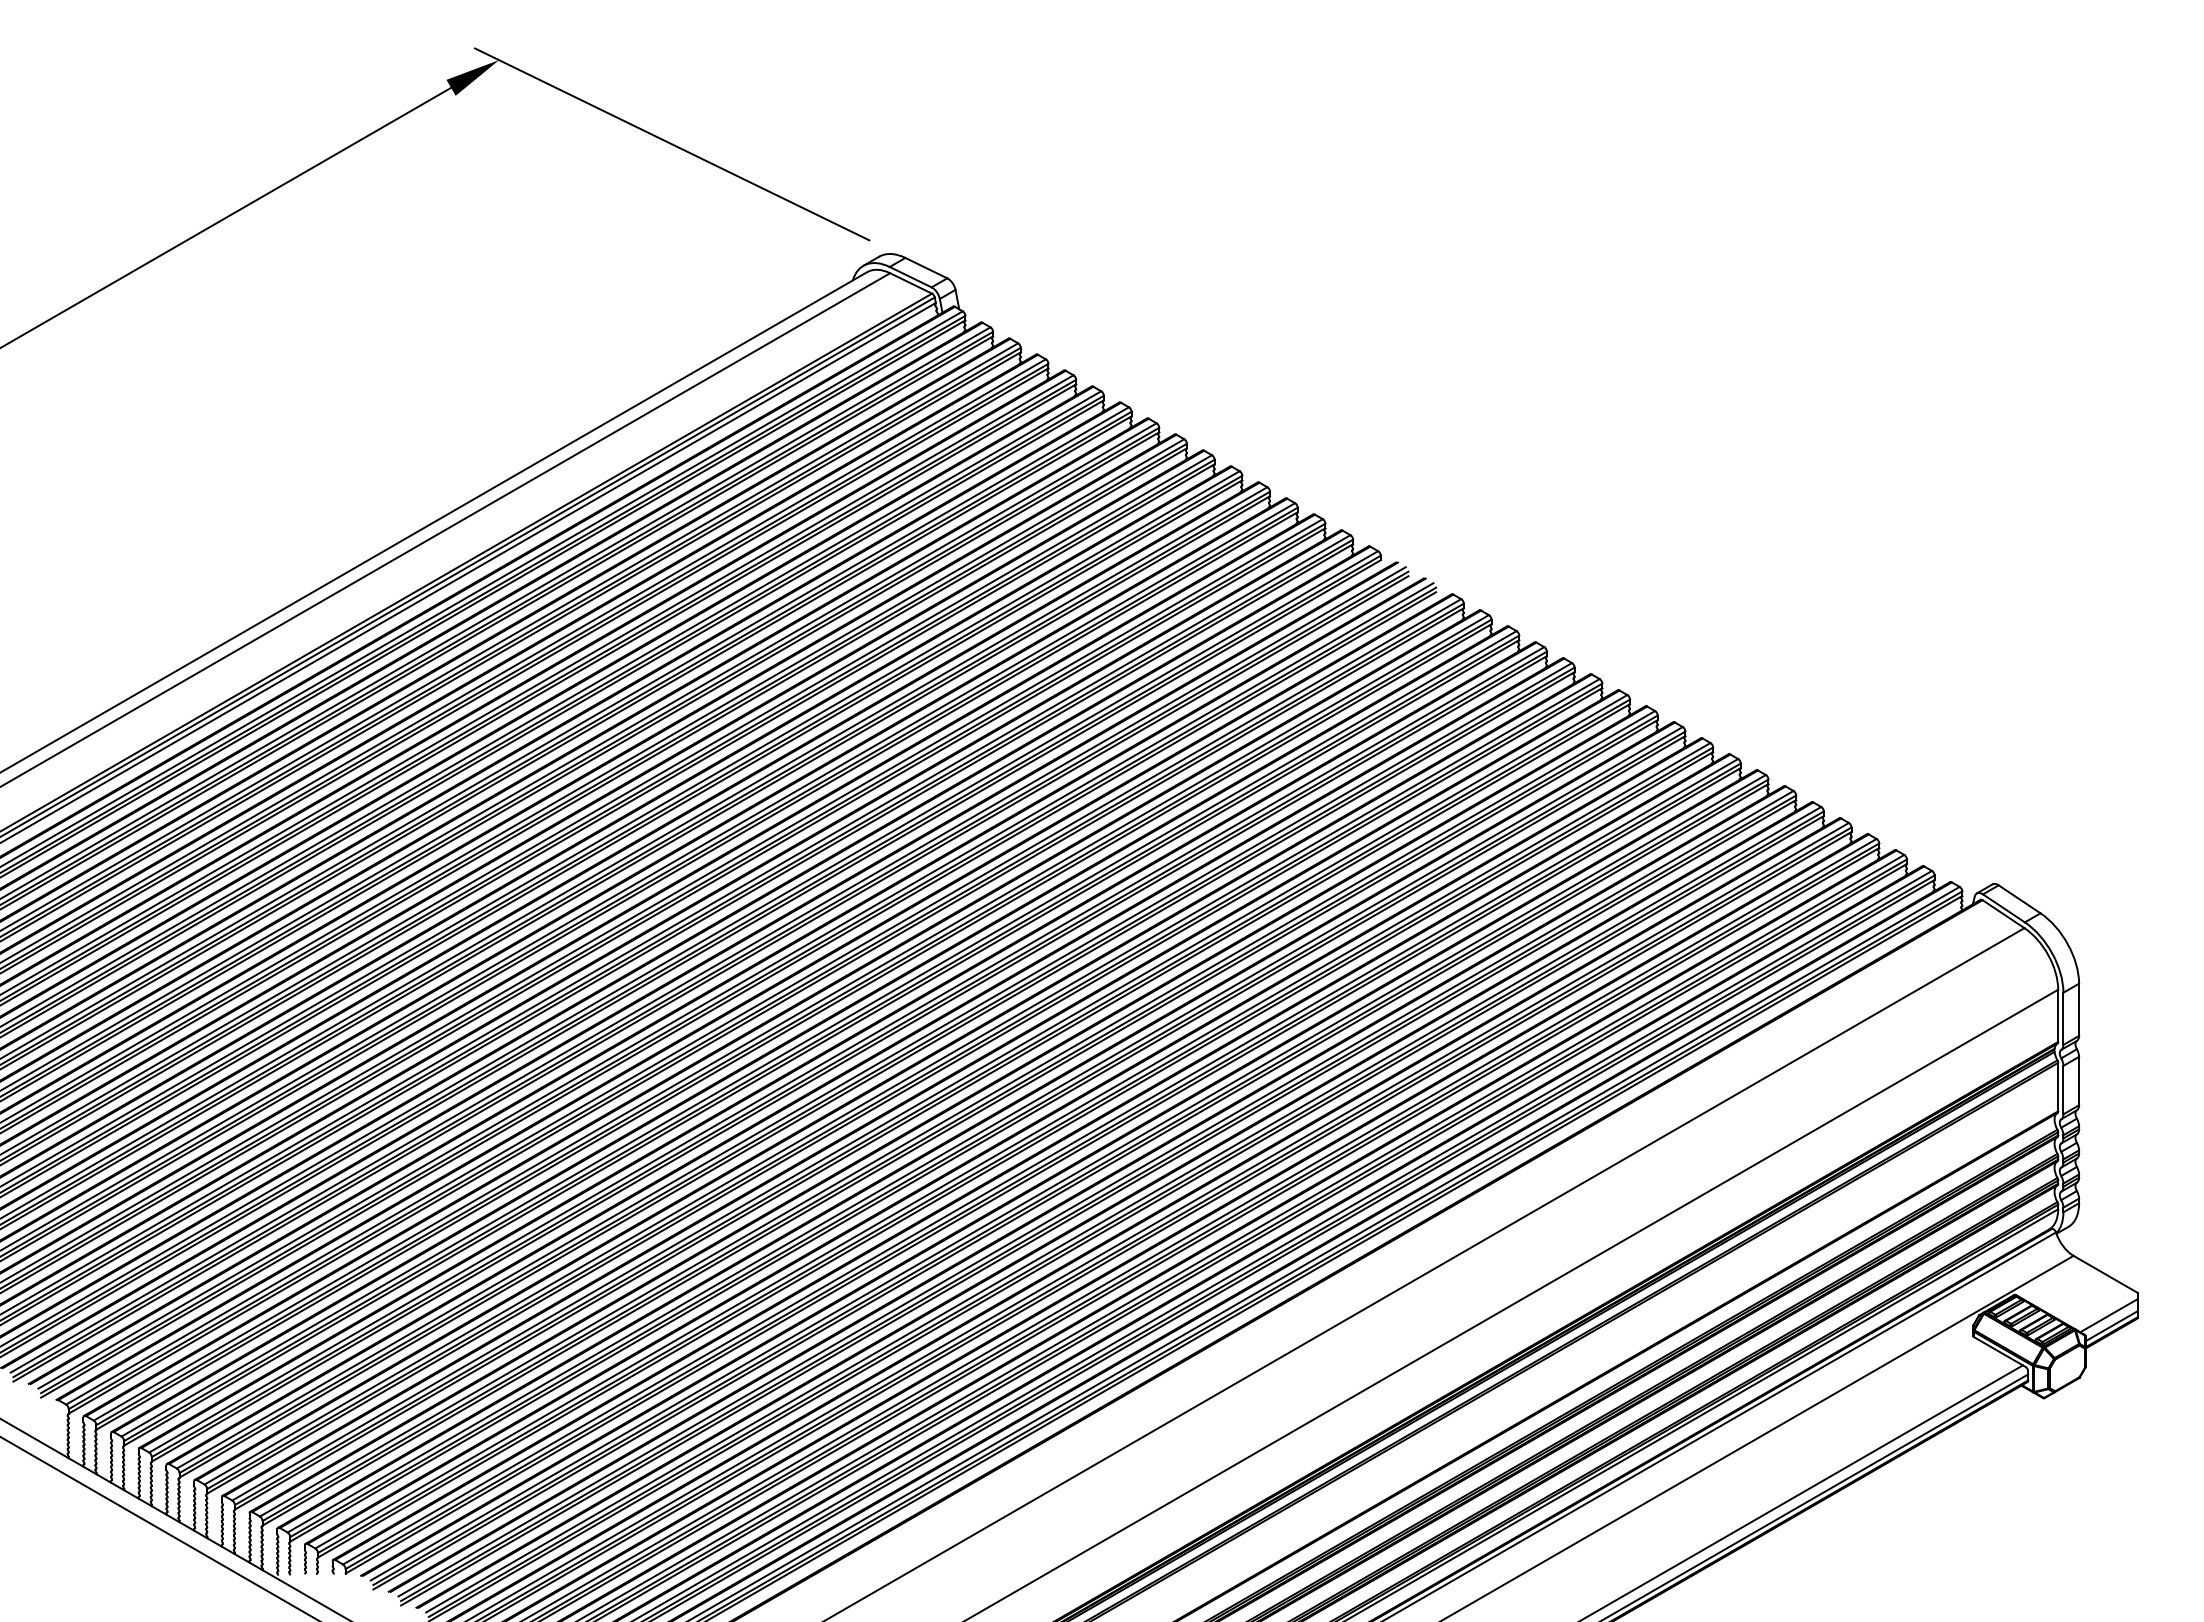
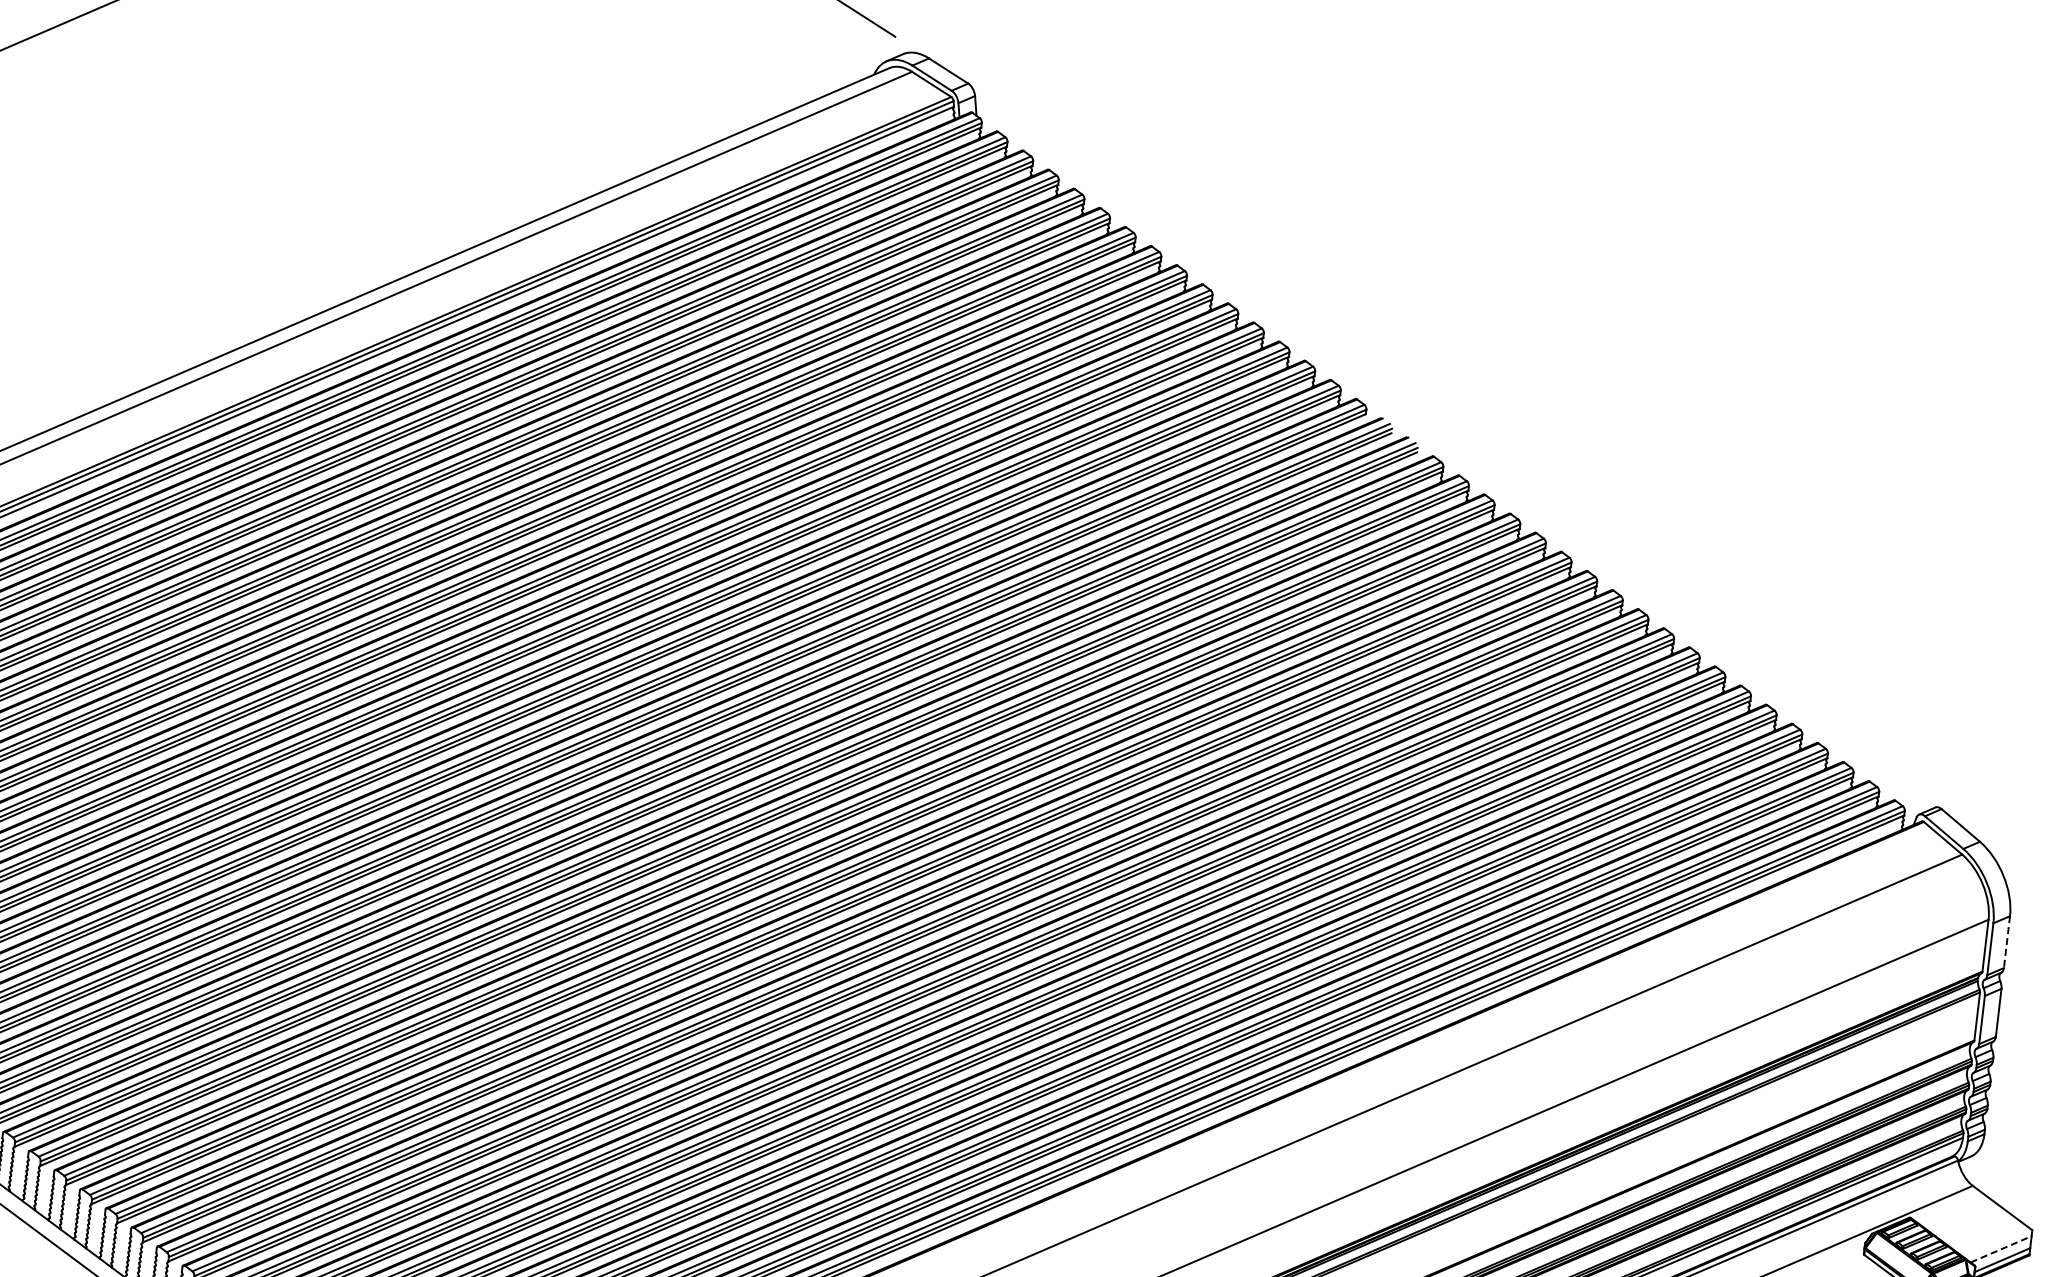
line: (2079, 1010) -> (2007, 942), solid -> dashed
line: (2109, 1315) -> (2001, 1249), solid -> dashed

